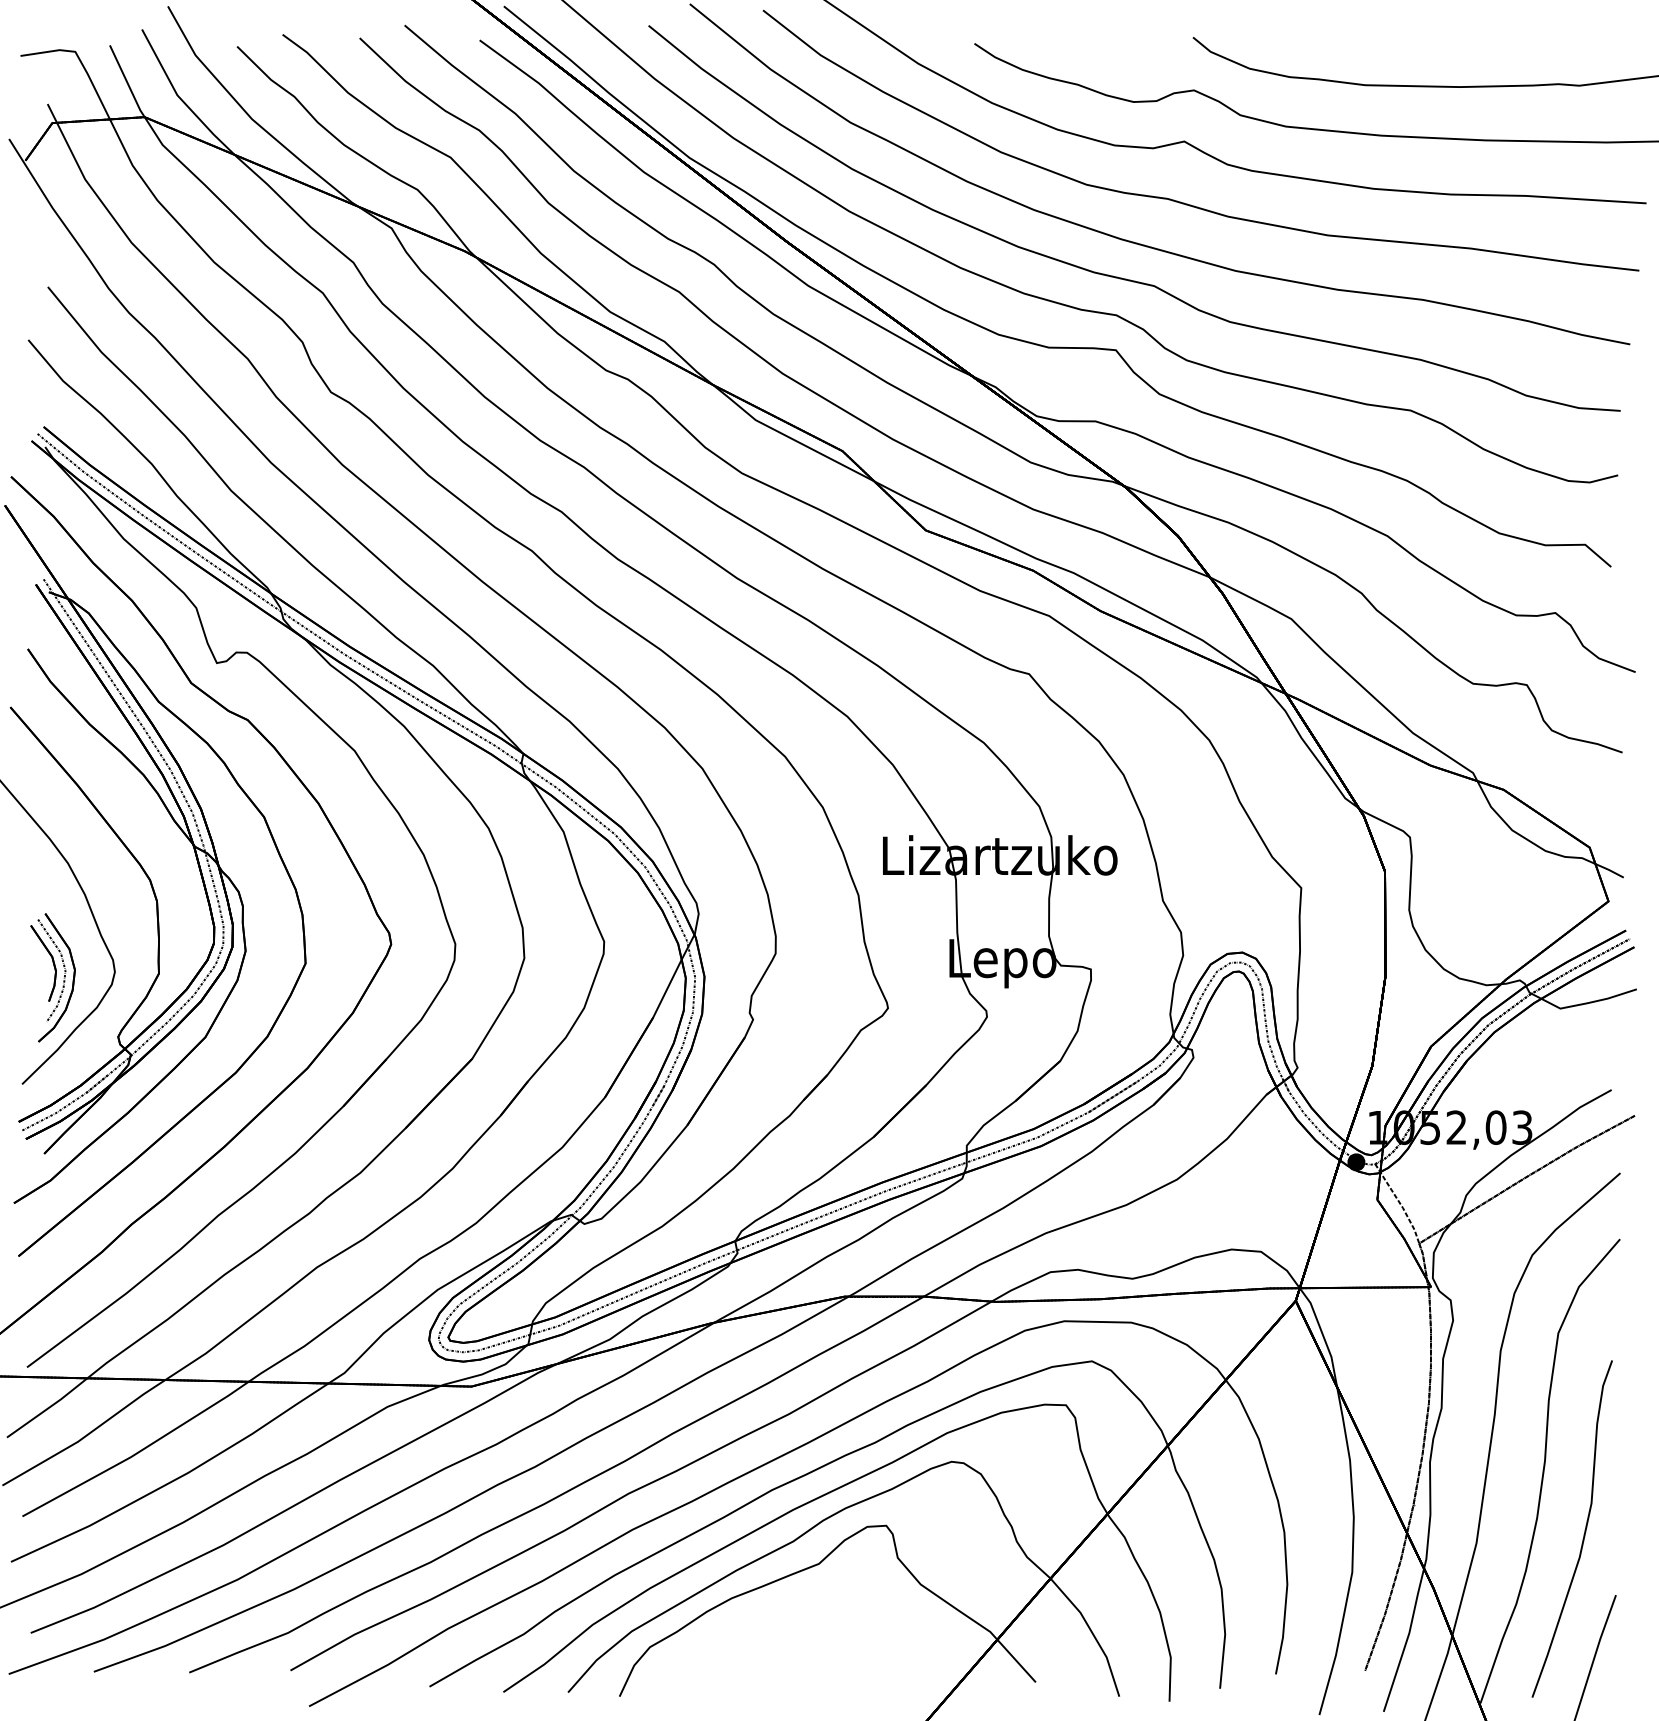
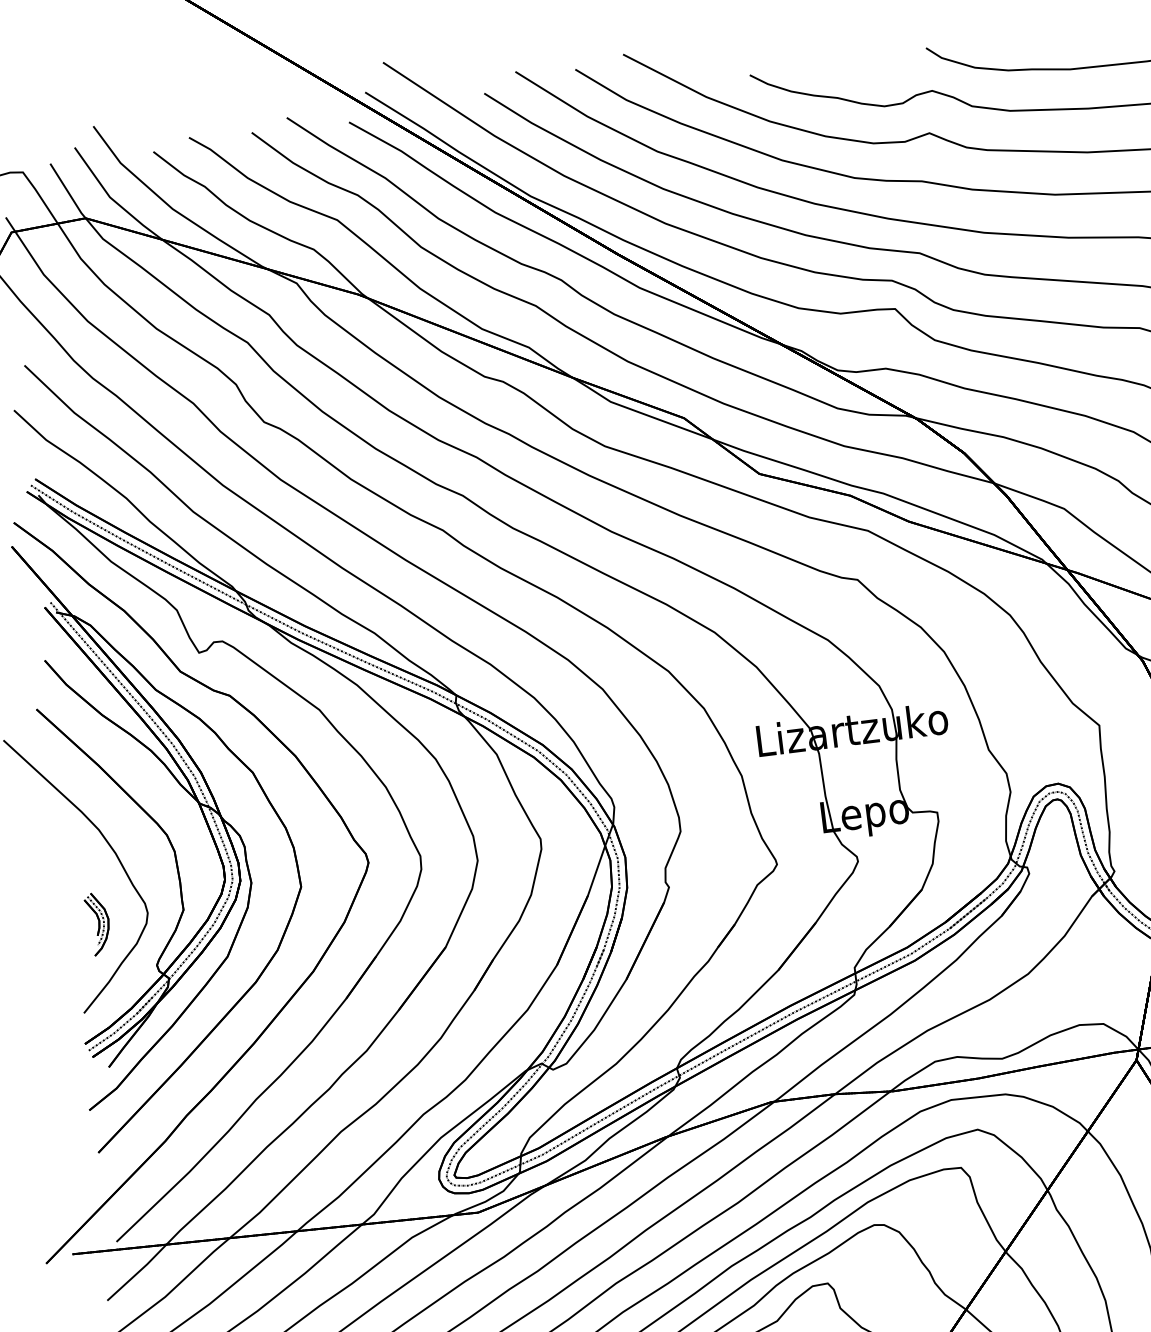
part: (52, 977) -> (97, 923), size x0.6

